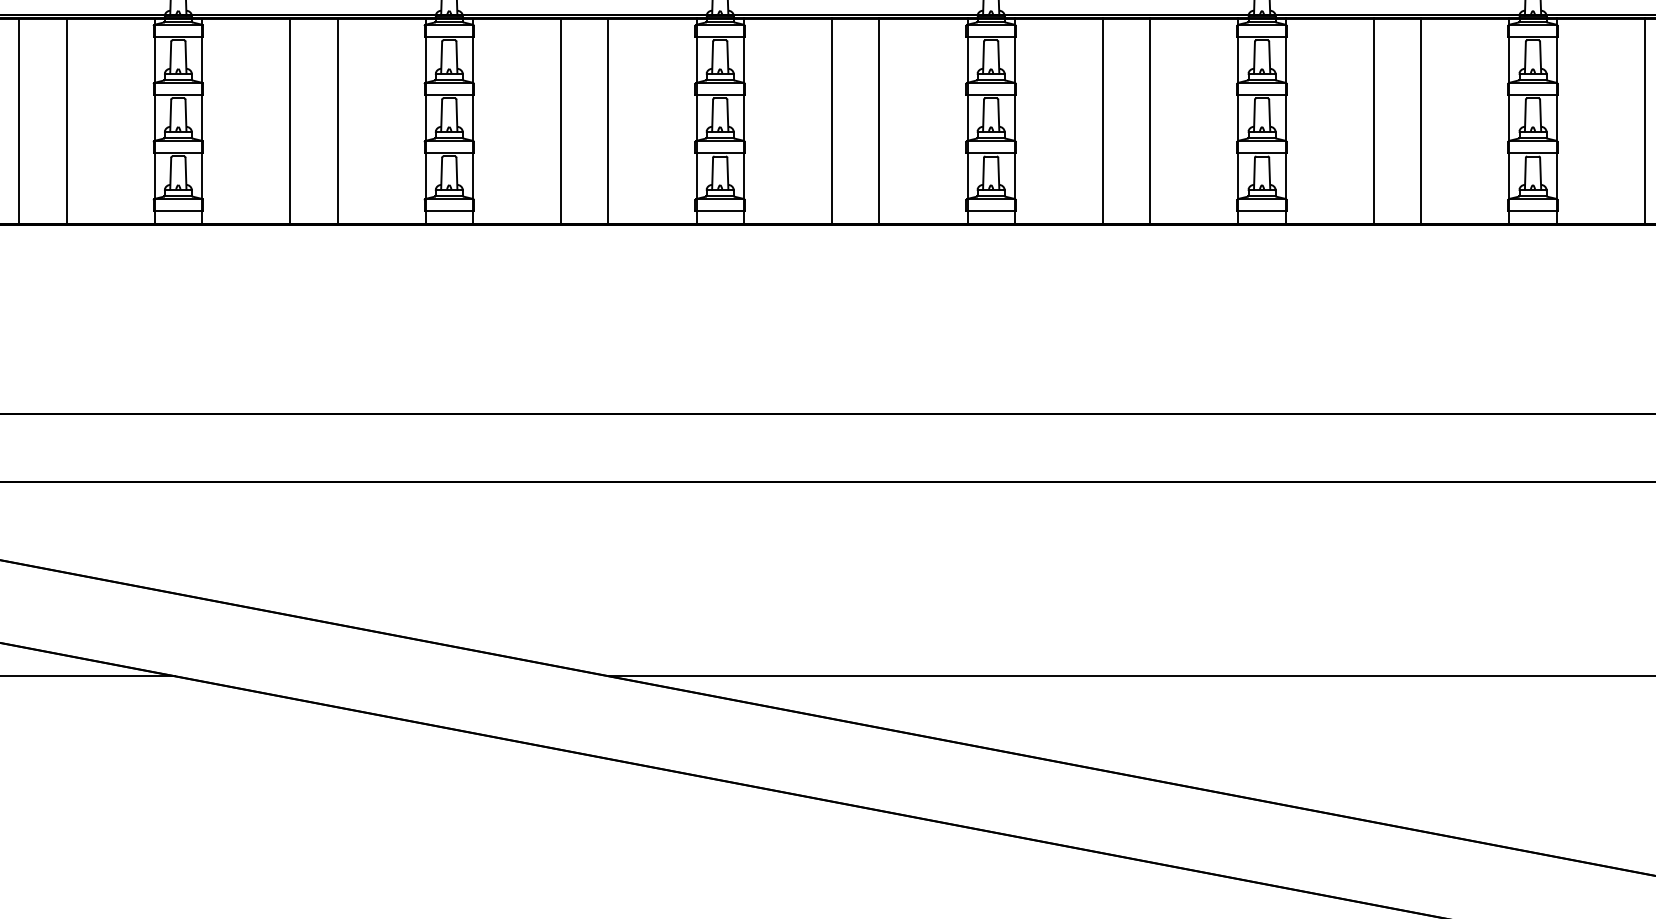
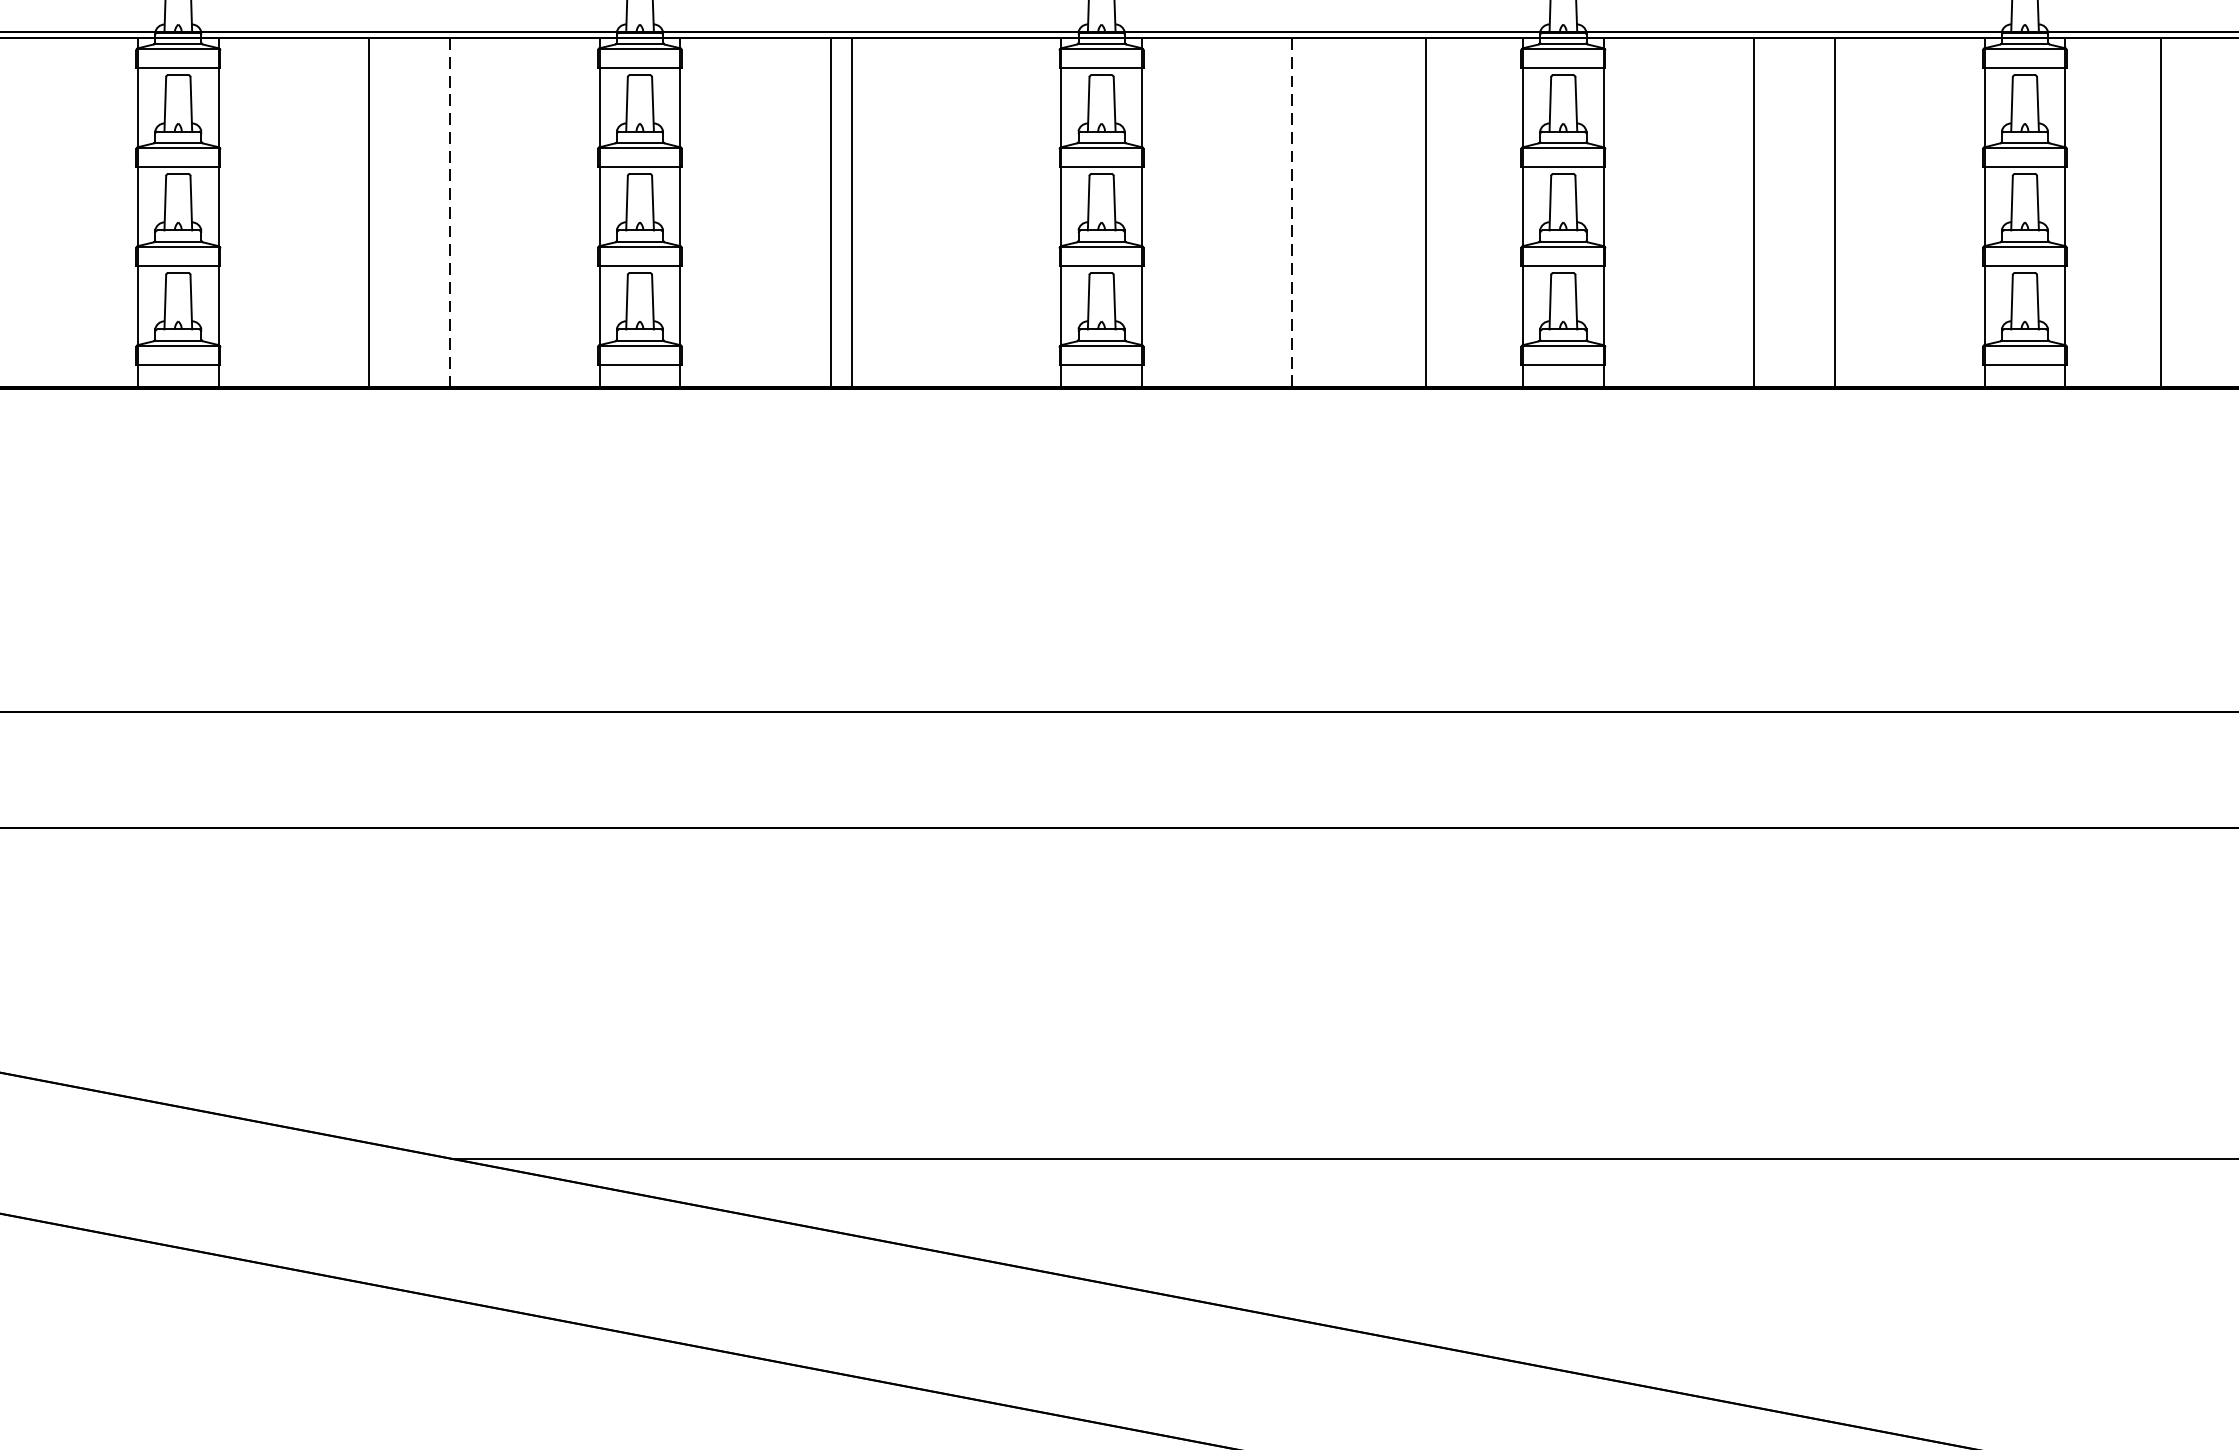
line: (879, 120) -> (851, 211), moved
line: (1150, 120) -> (1426, 211), moved
line: (1644, 120) -> (2160, 211), moved
line: (608, 121) -> (449, 213), solid -> dashed
line: (1102, 121) -> (1291, 213), solid -> dashed

